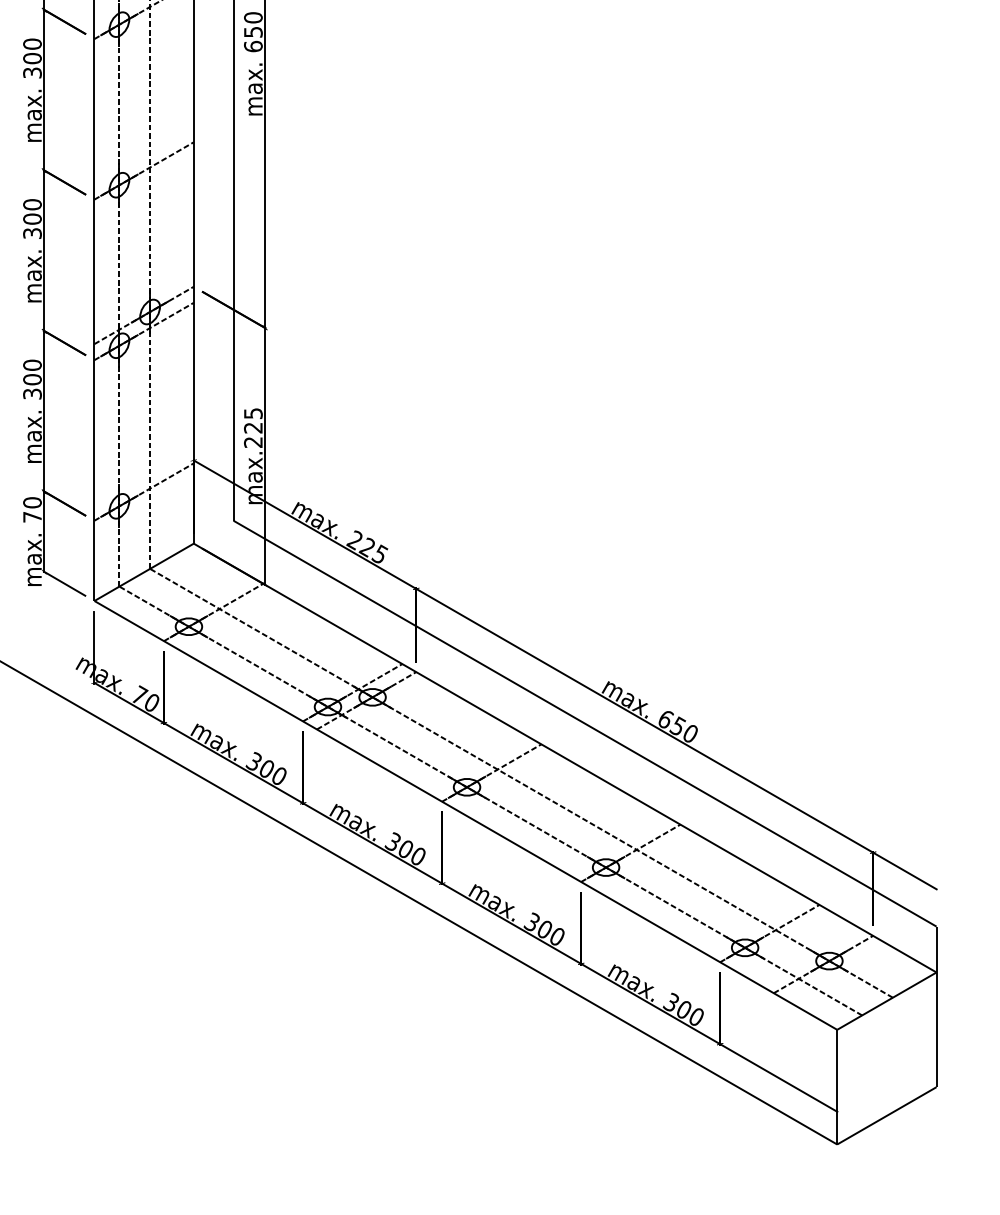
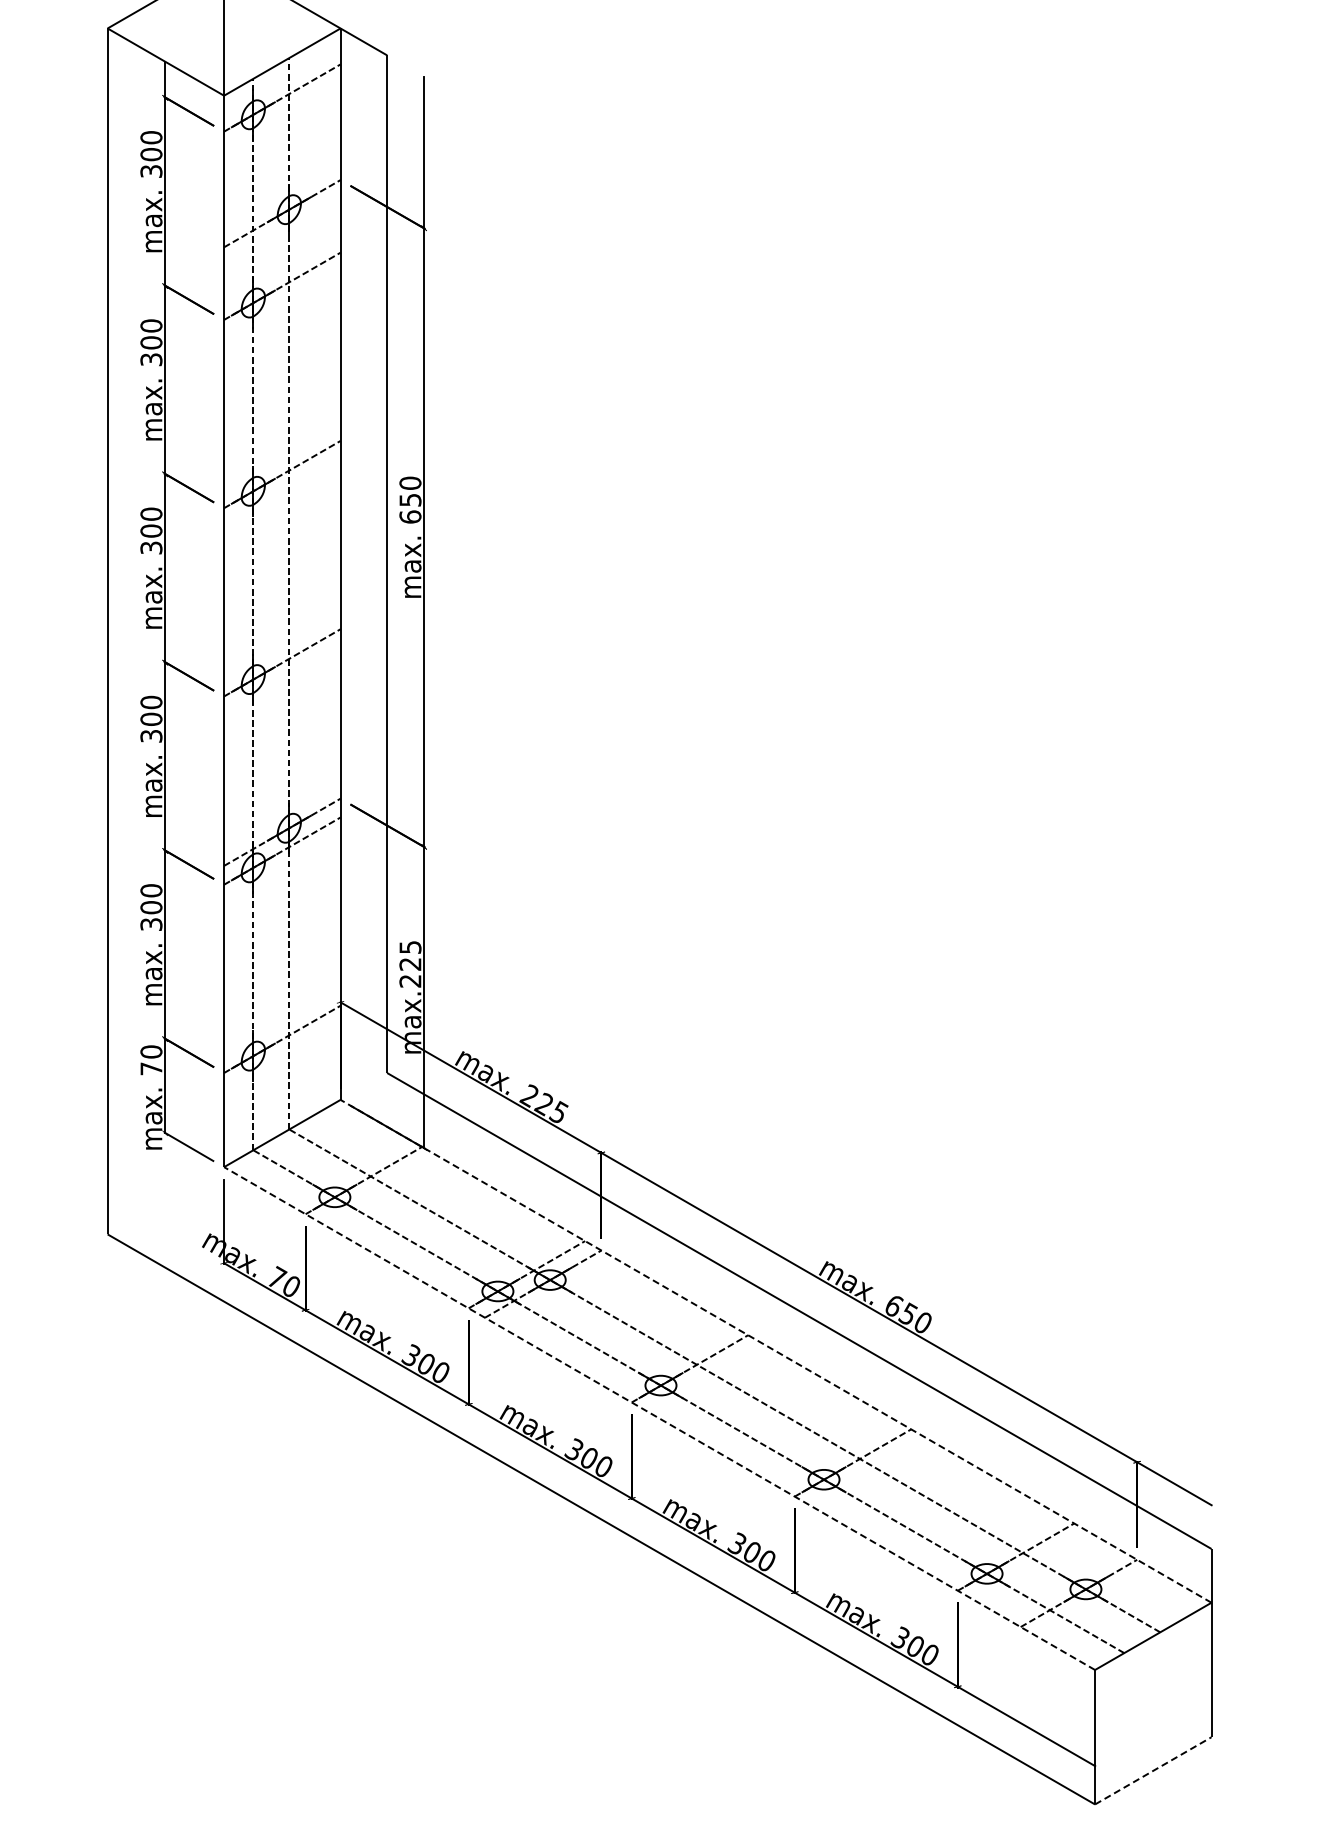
line: (565, 758) -> (776, 1351), solid -> dashed
line: (465, 815) -> (659, 1418), solid -> dashed
line: (887, 1115) -> (1153, 1770), solid -> dashed

